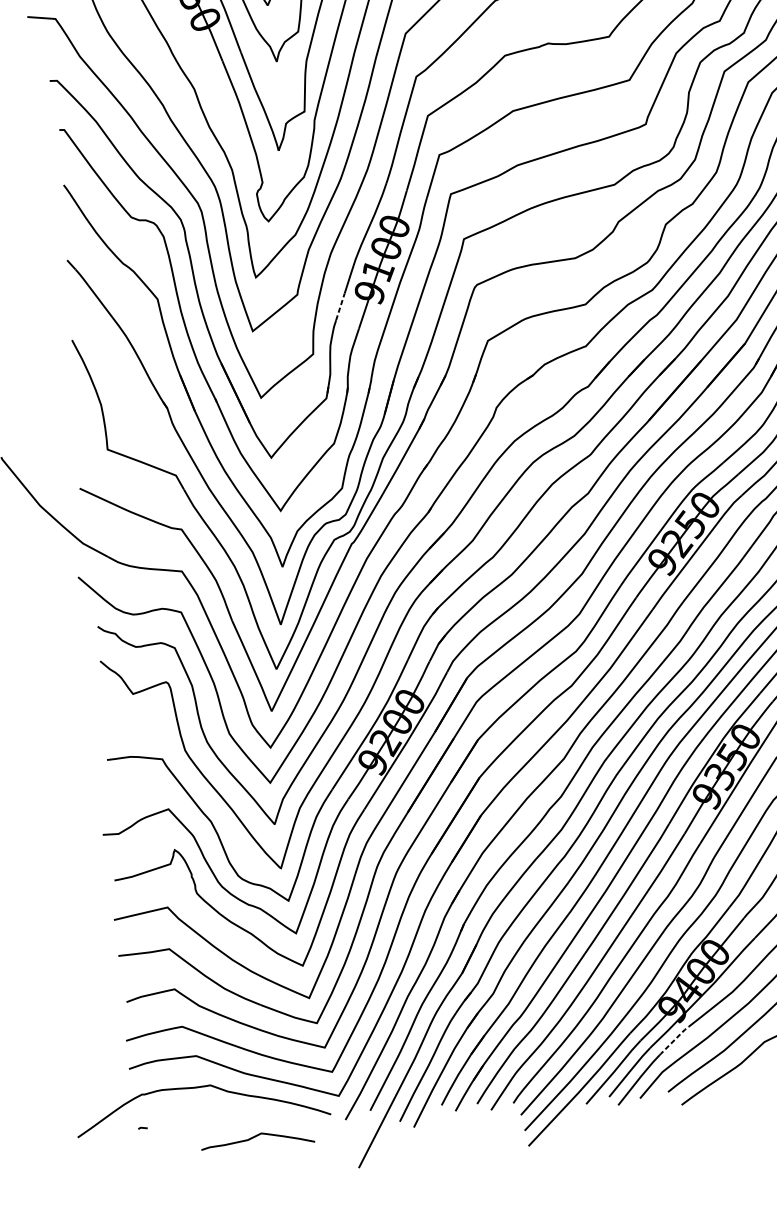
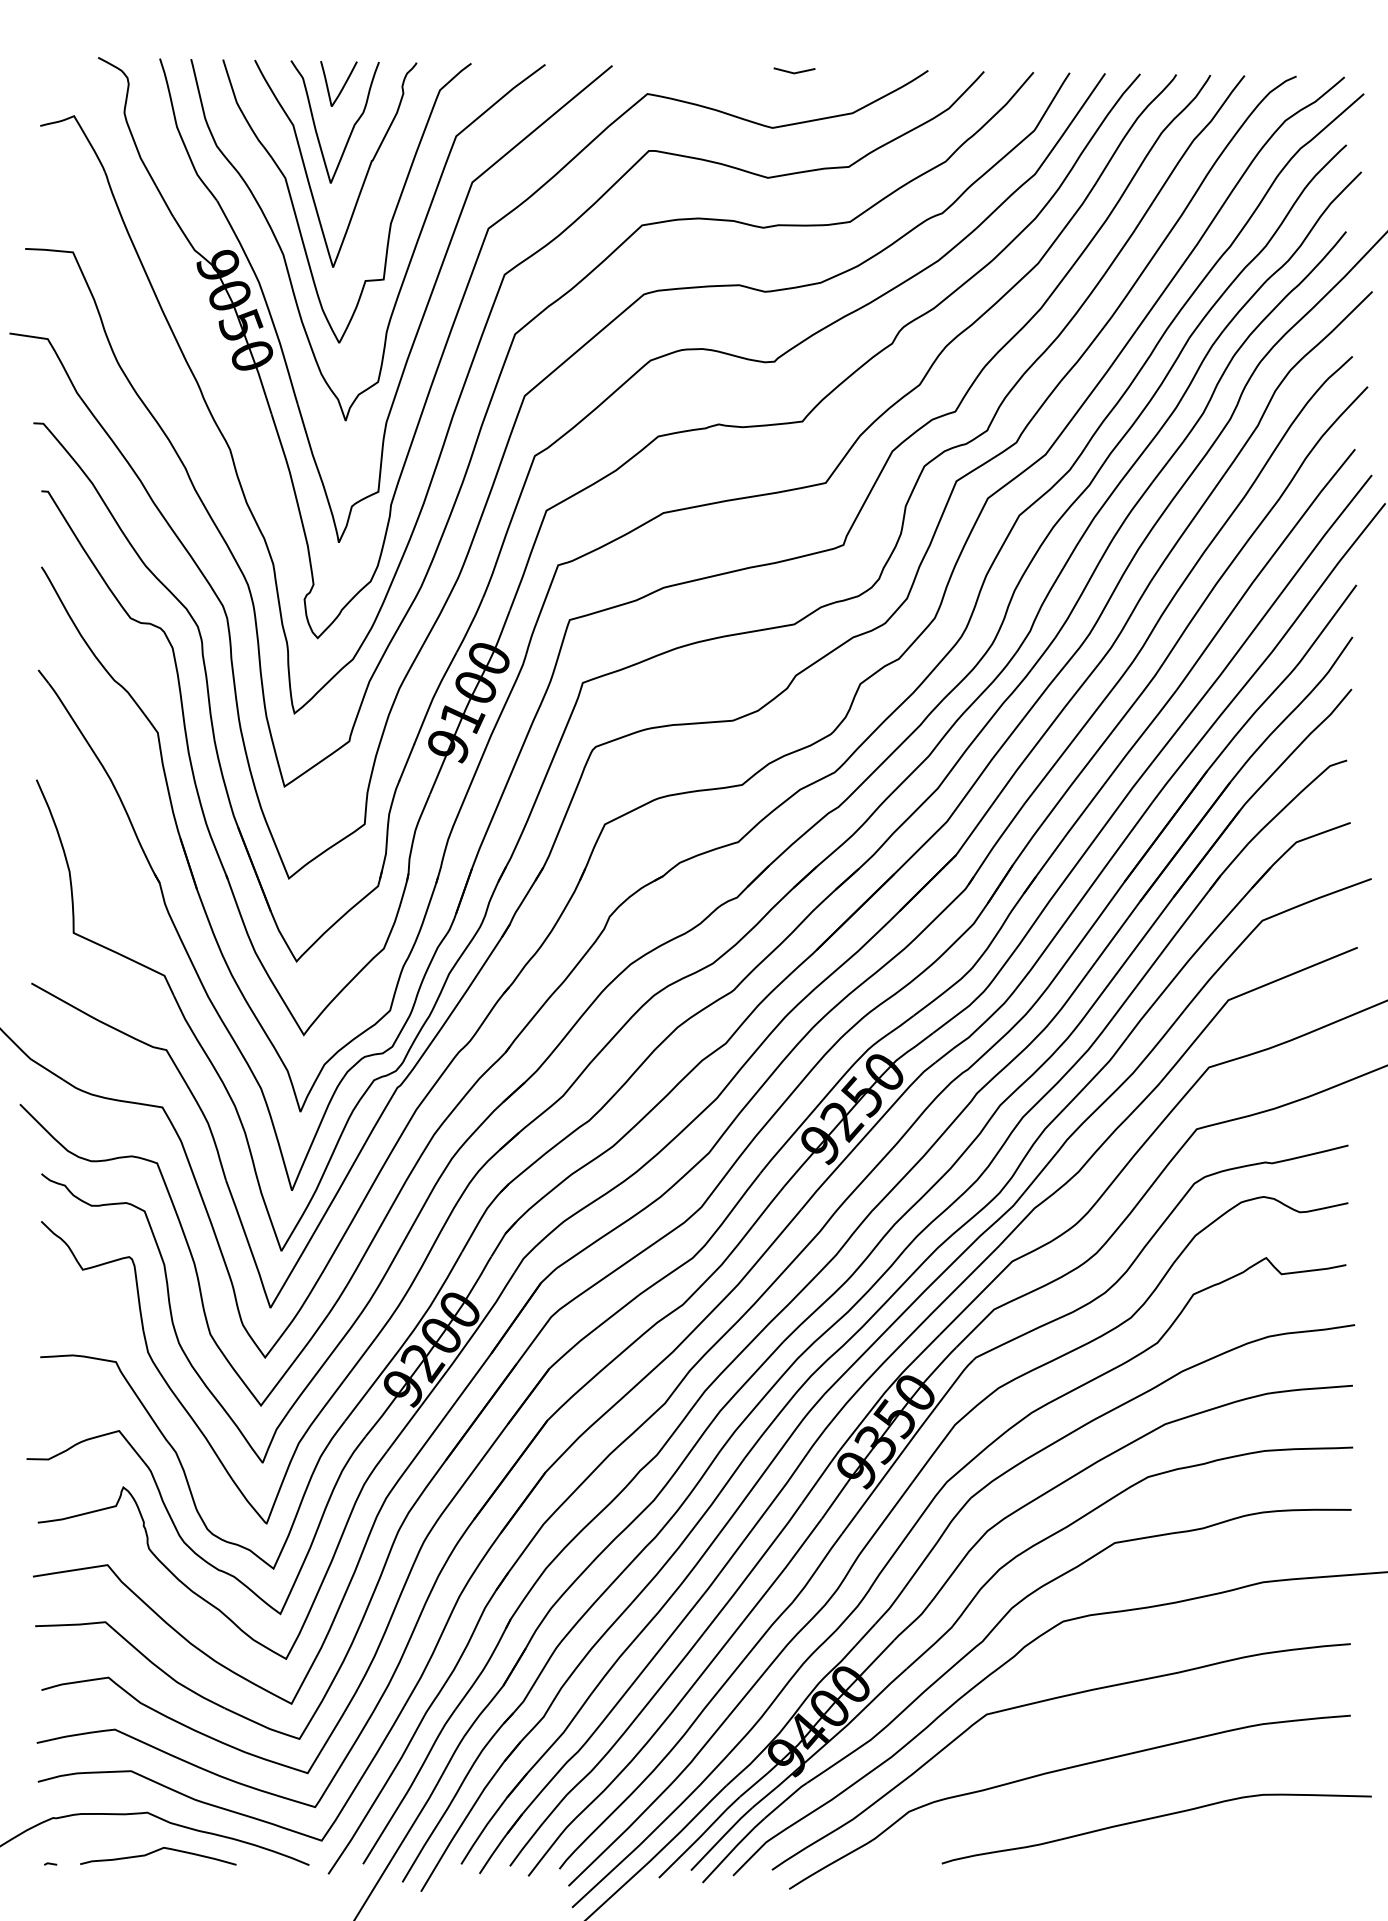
line: (340, 306) -> (407, 762), dashed -> solid
line: (673, 1040) -> (785, 1800), dashed -> solid
curve: (255, 1137) -> (155, 1852), moved

